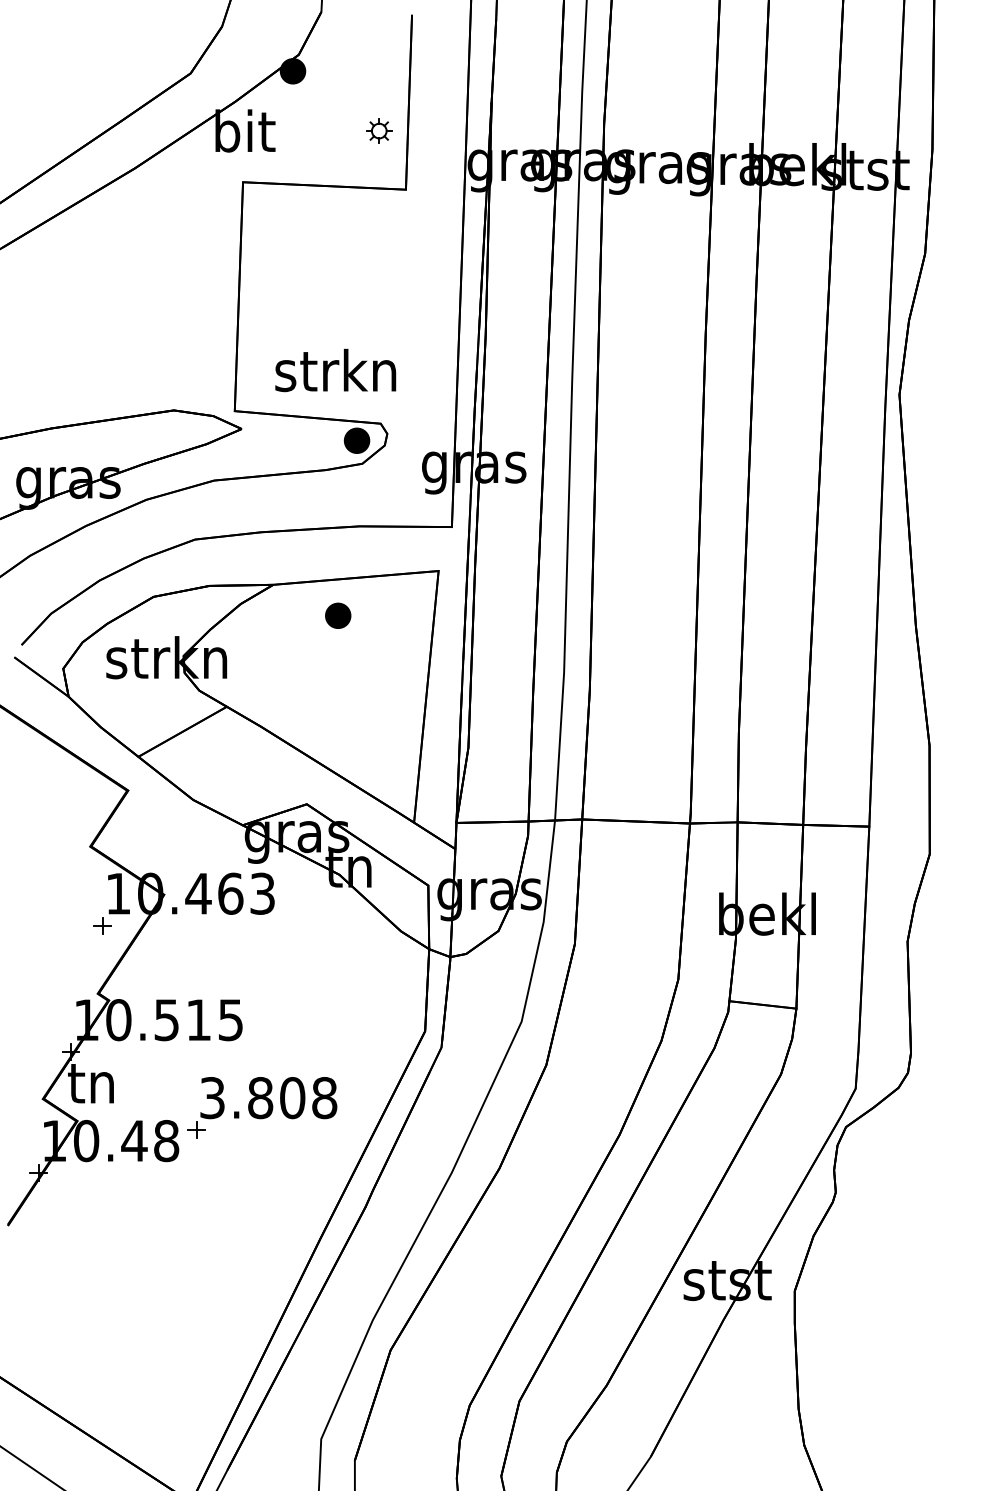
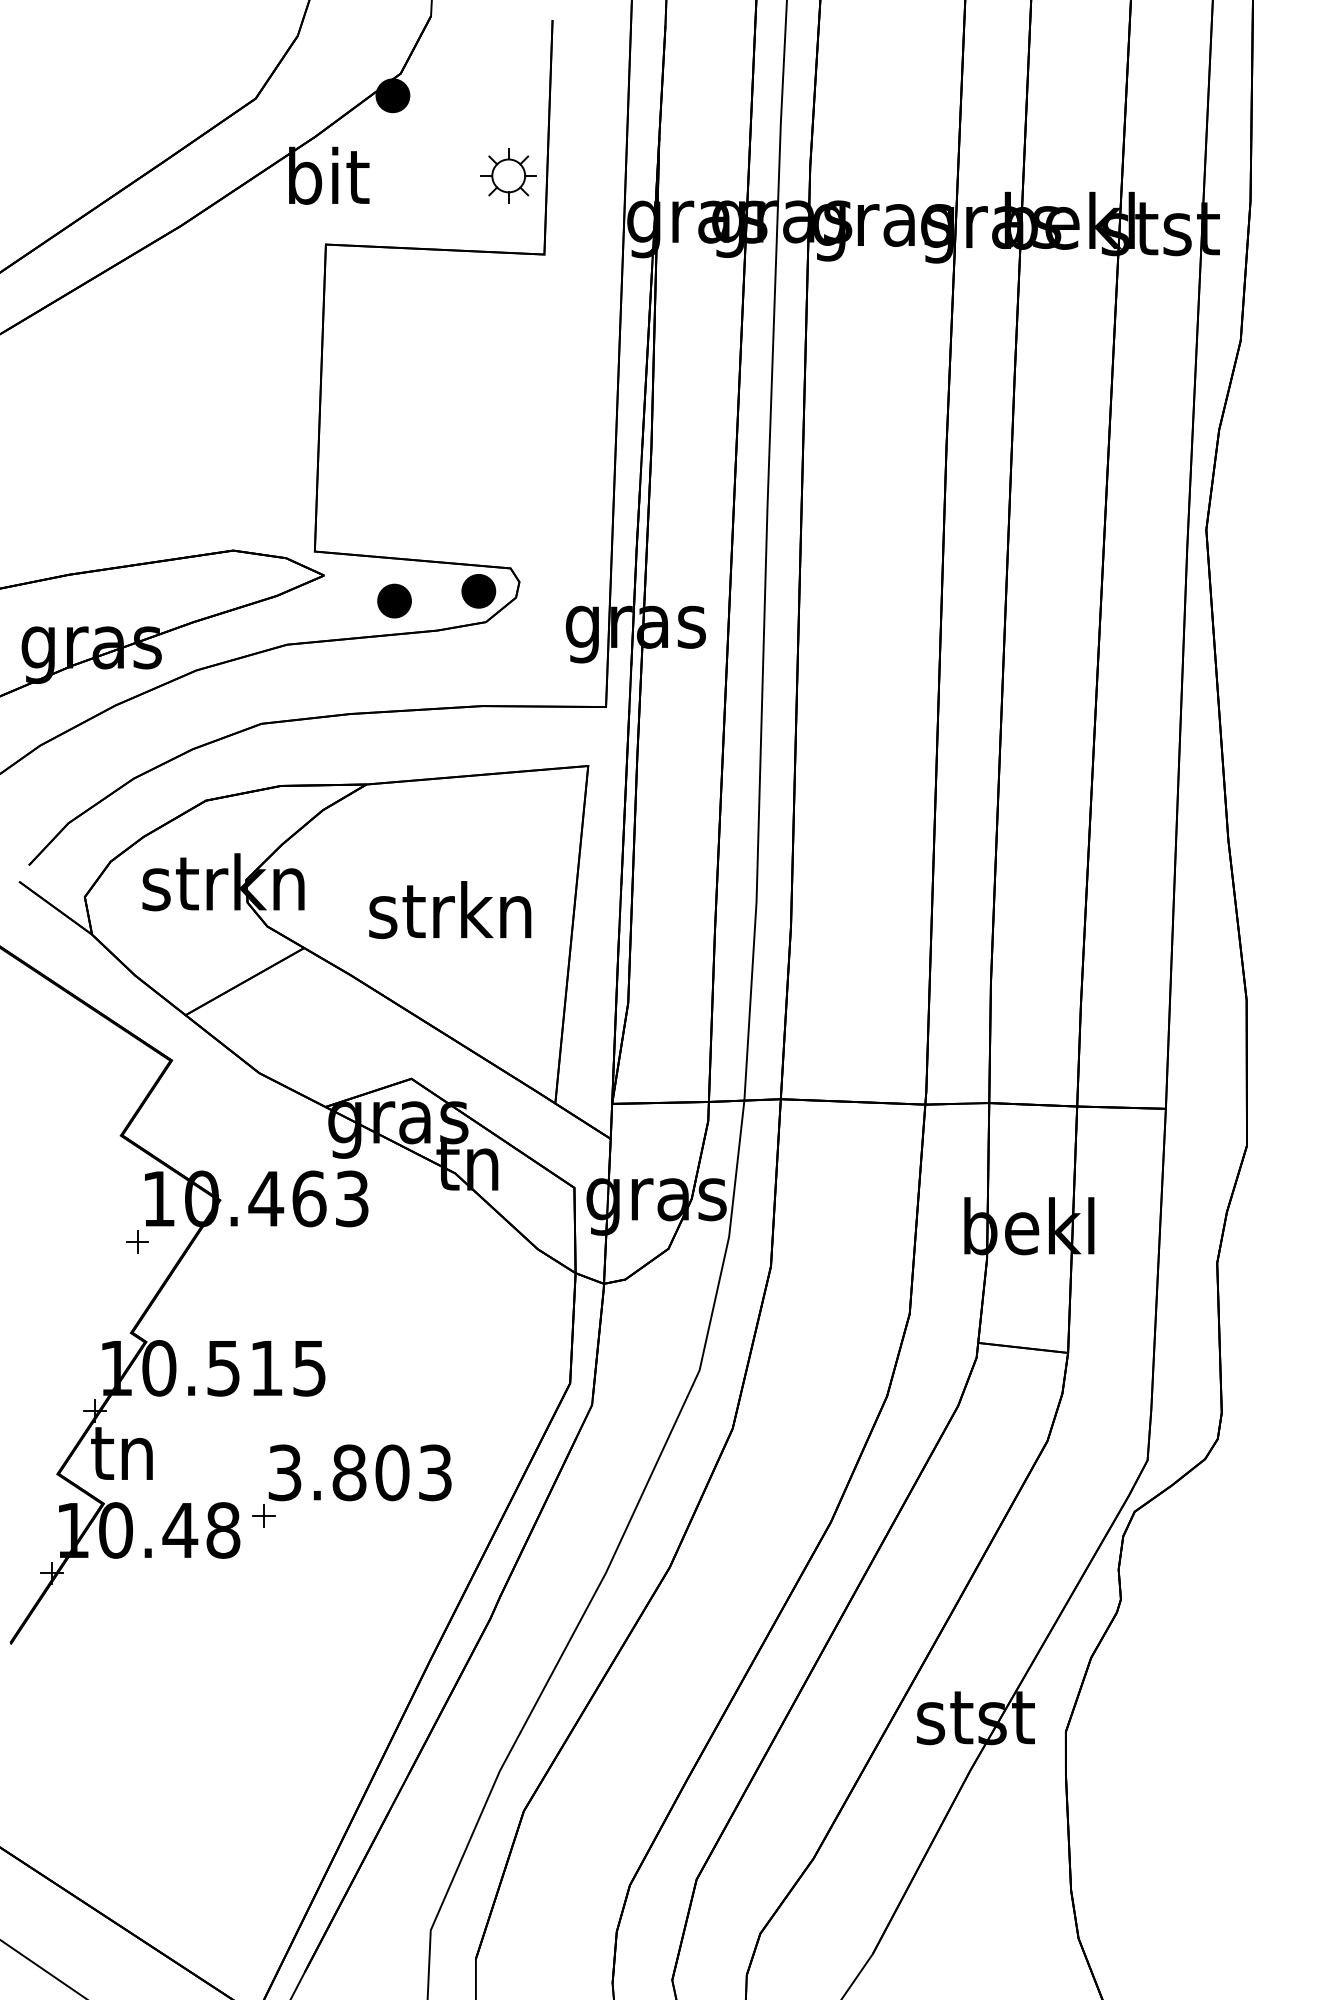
part: (379, 130) -> (508, 175), size x1.67
text: (335, 370) -> (450, 910), moved
part: (338, 615) -> (394, 600), moved
text: (324, 1097) -> (435, 1472), 3.808 -> 3.803

